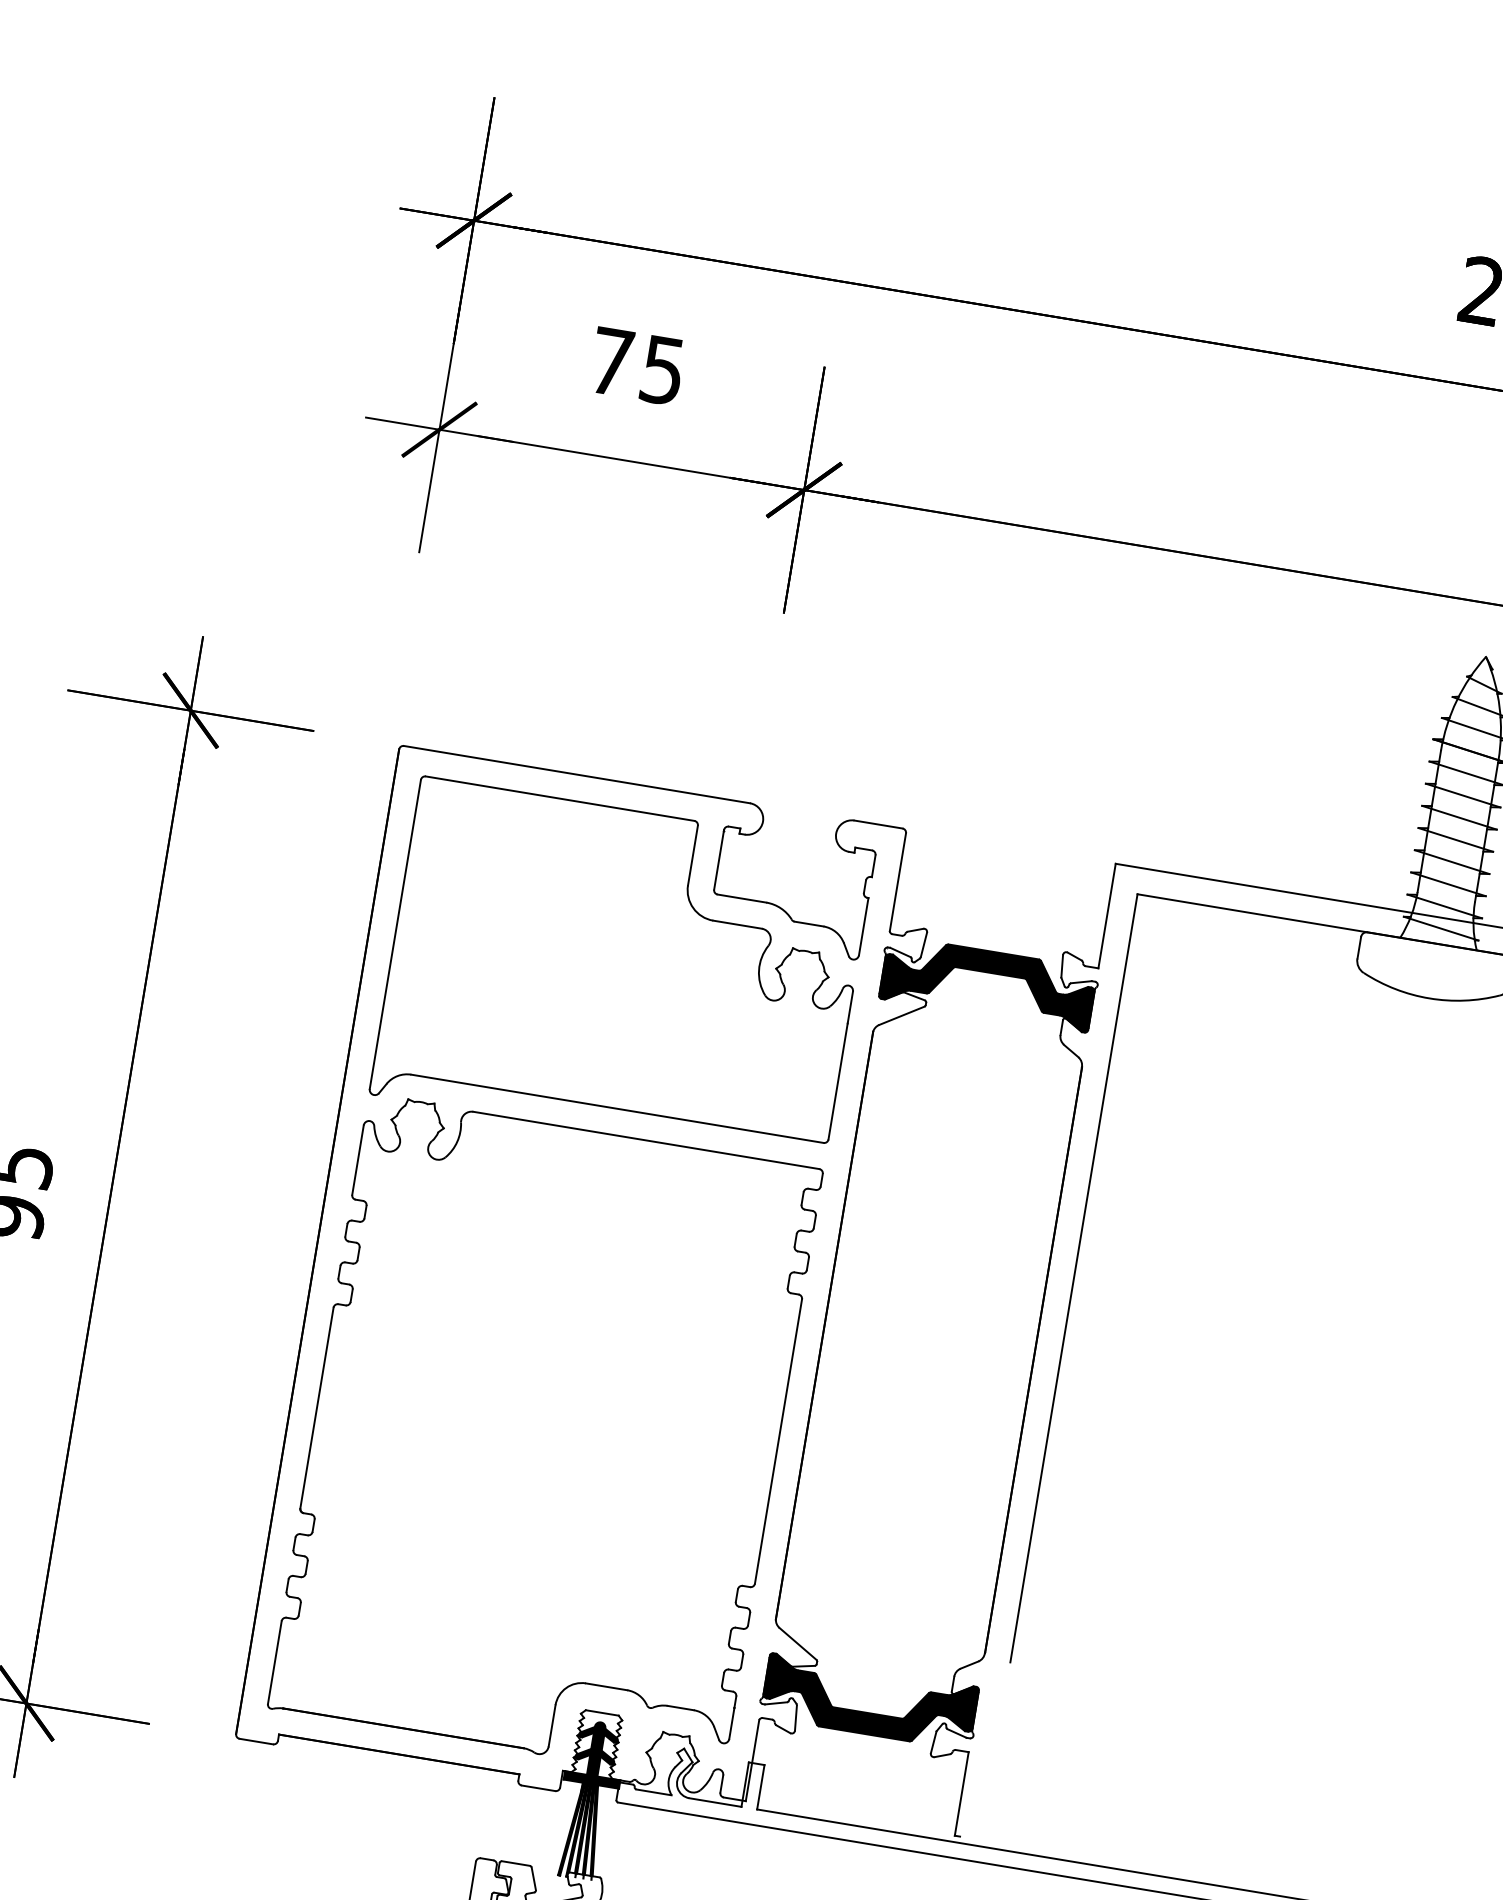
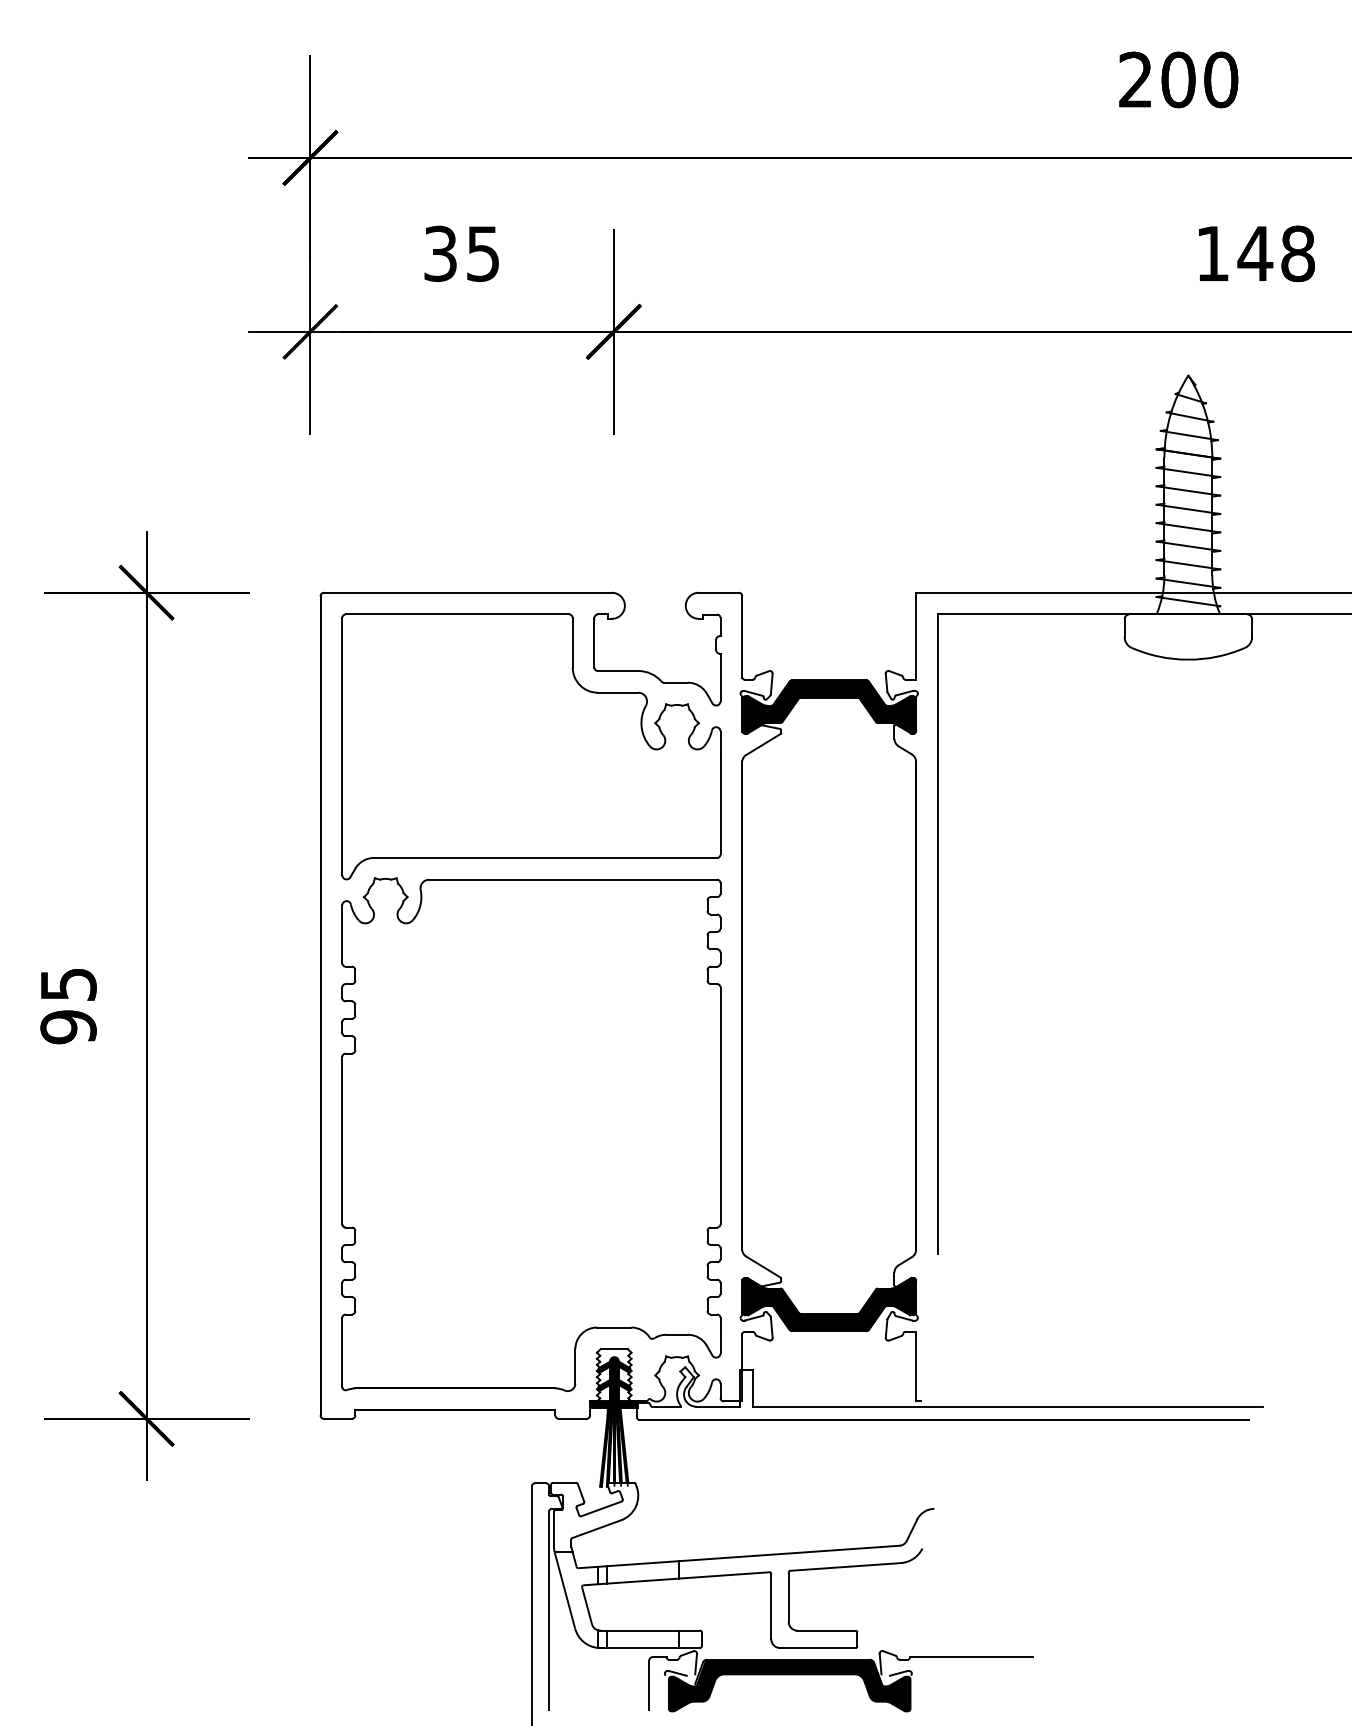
text: (611, 361) -> (440, 253), 75 -> 35

